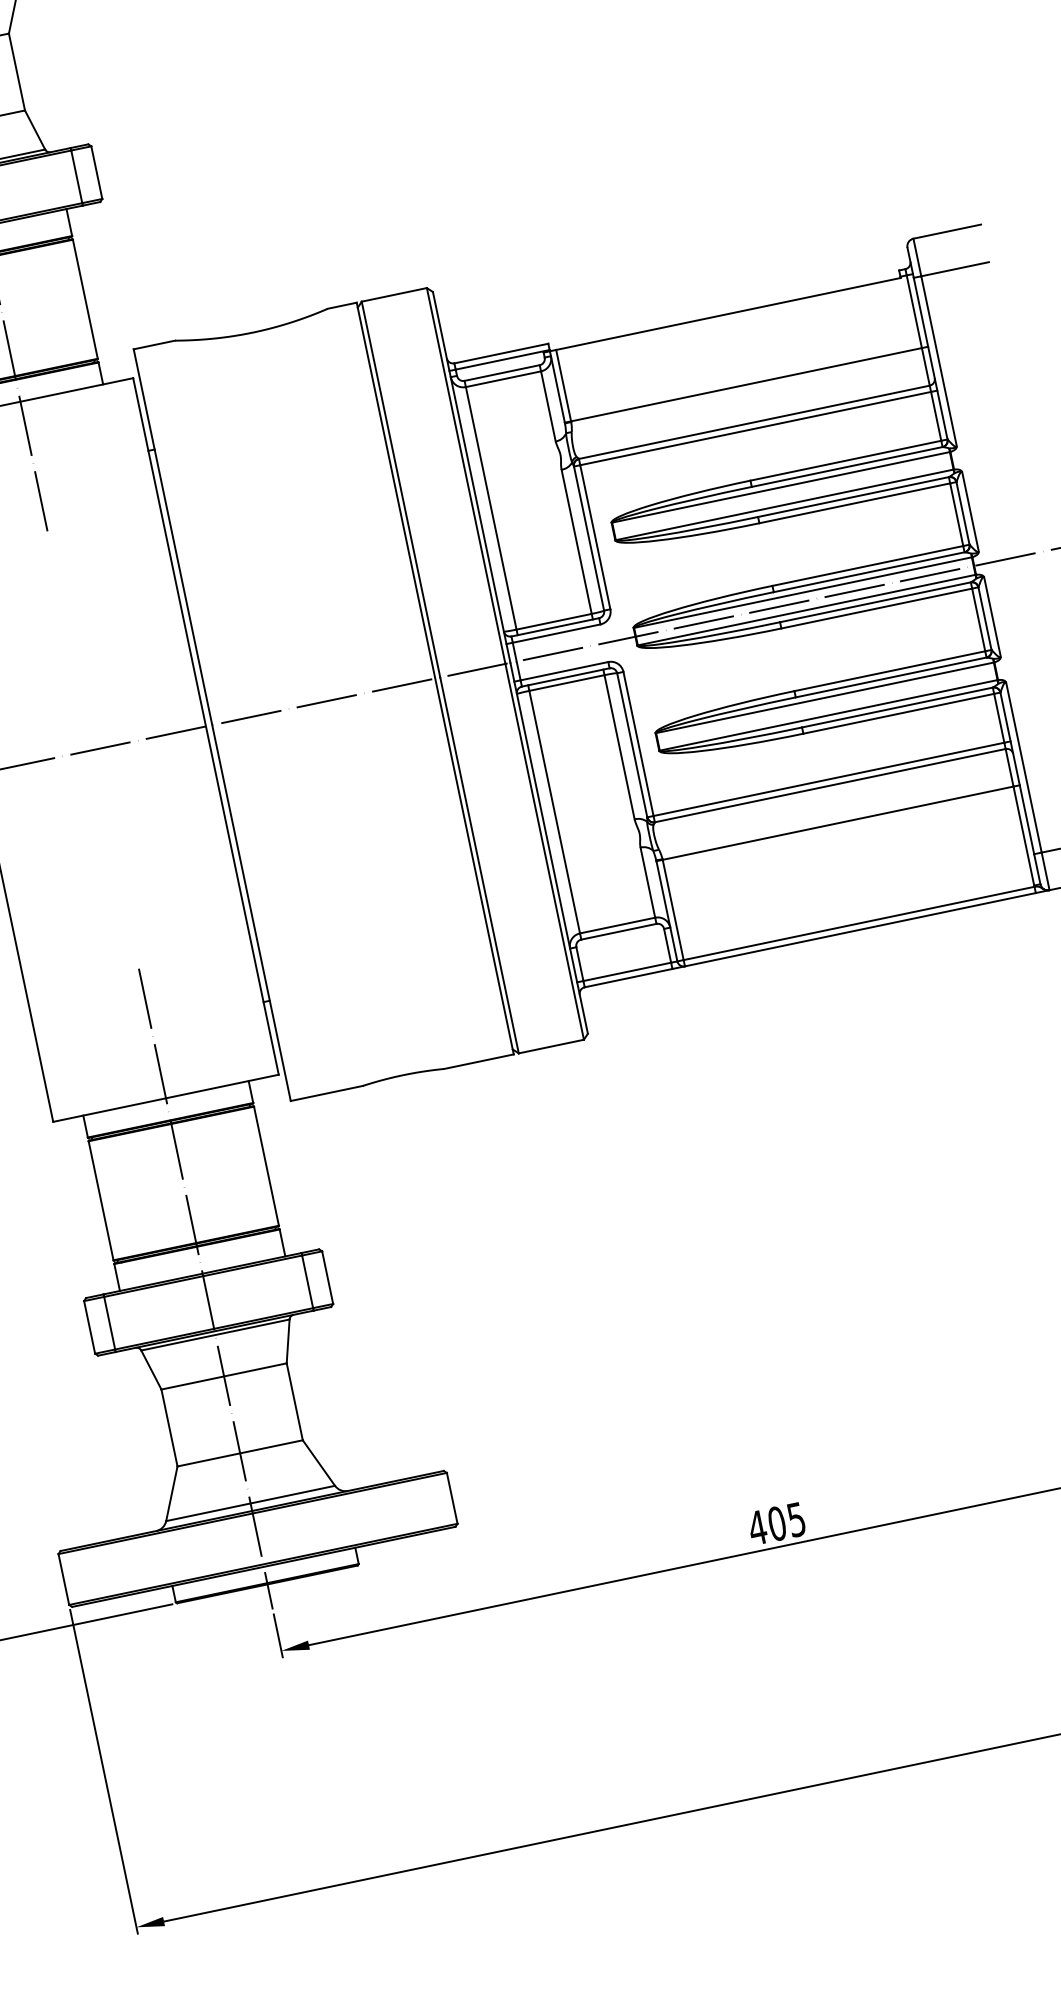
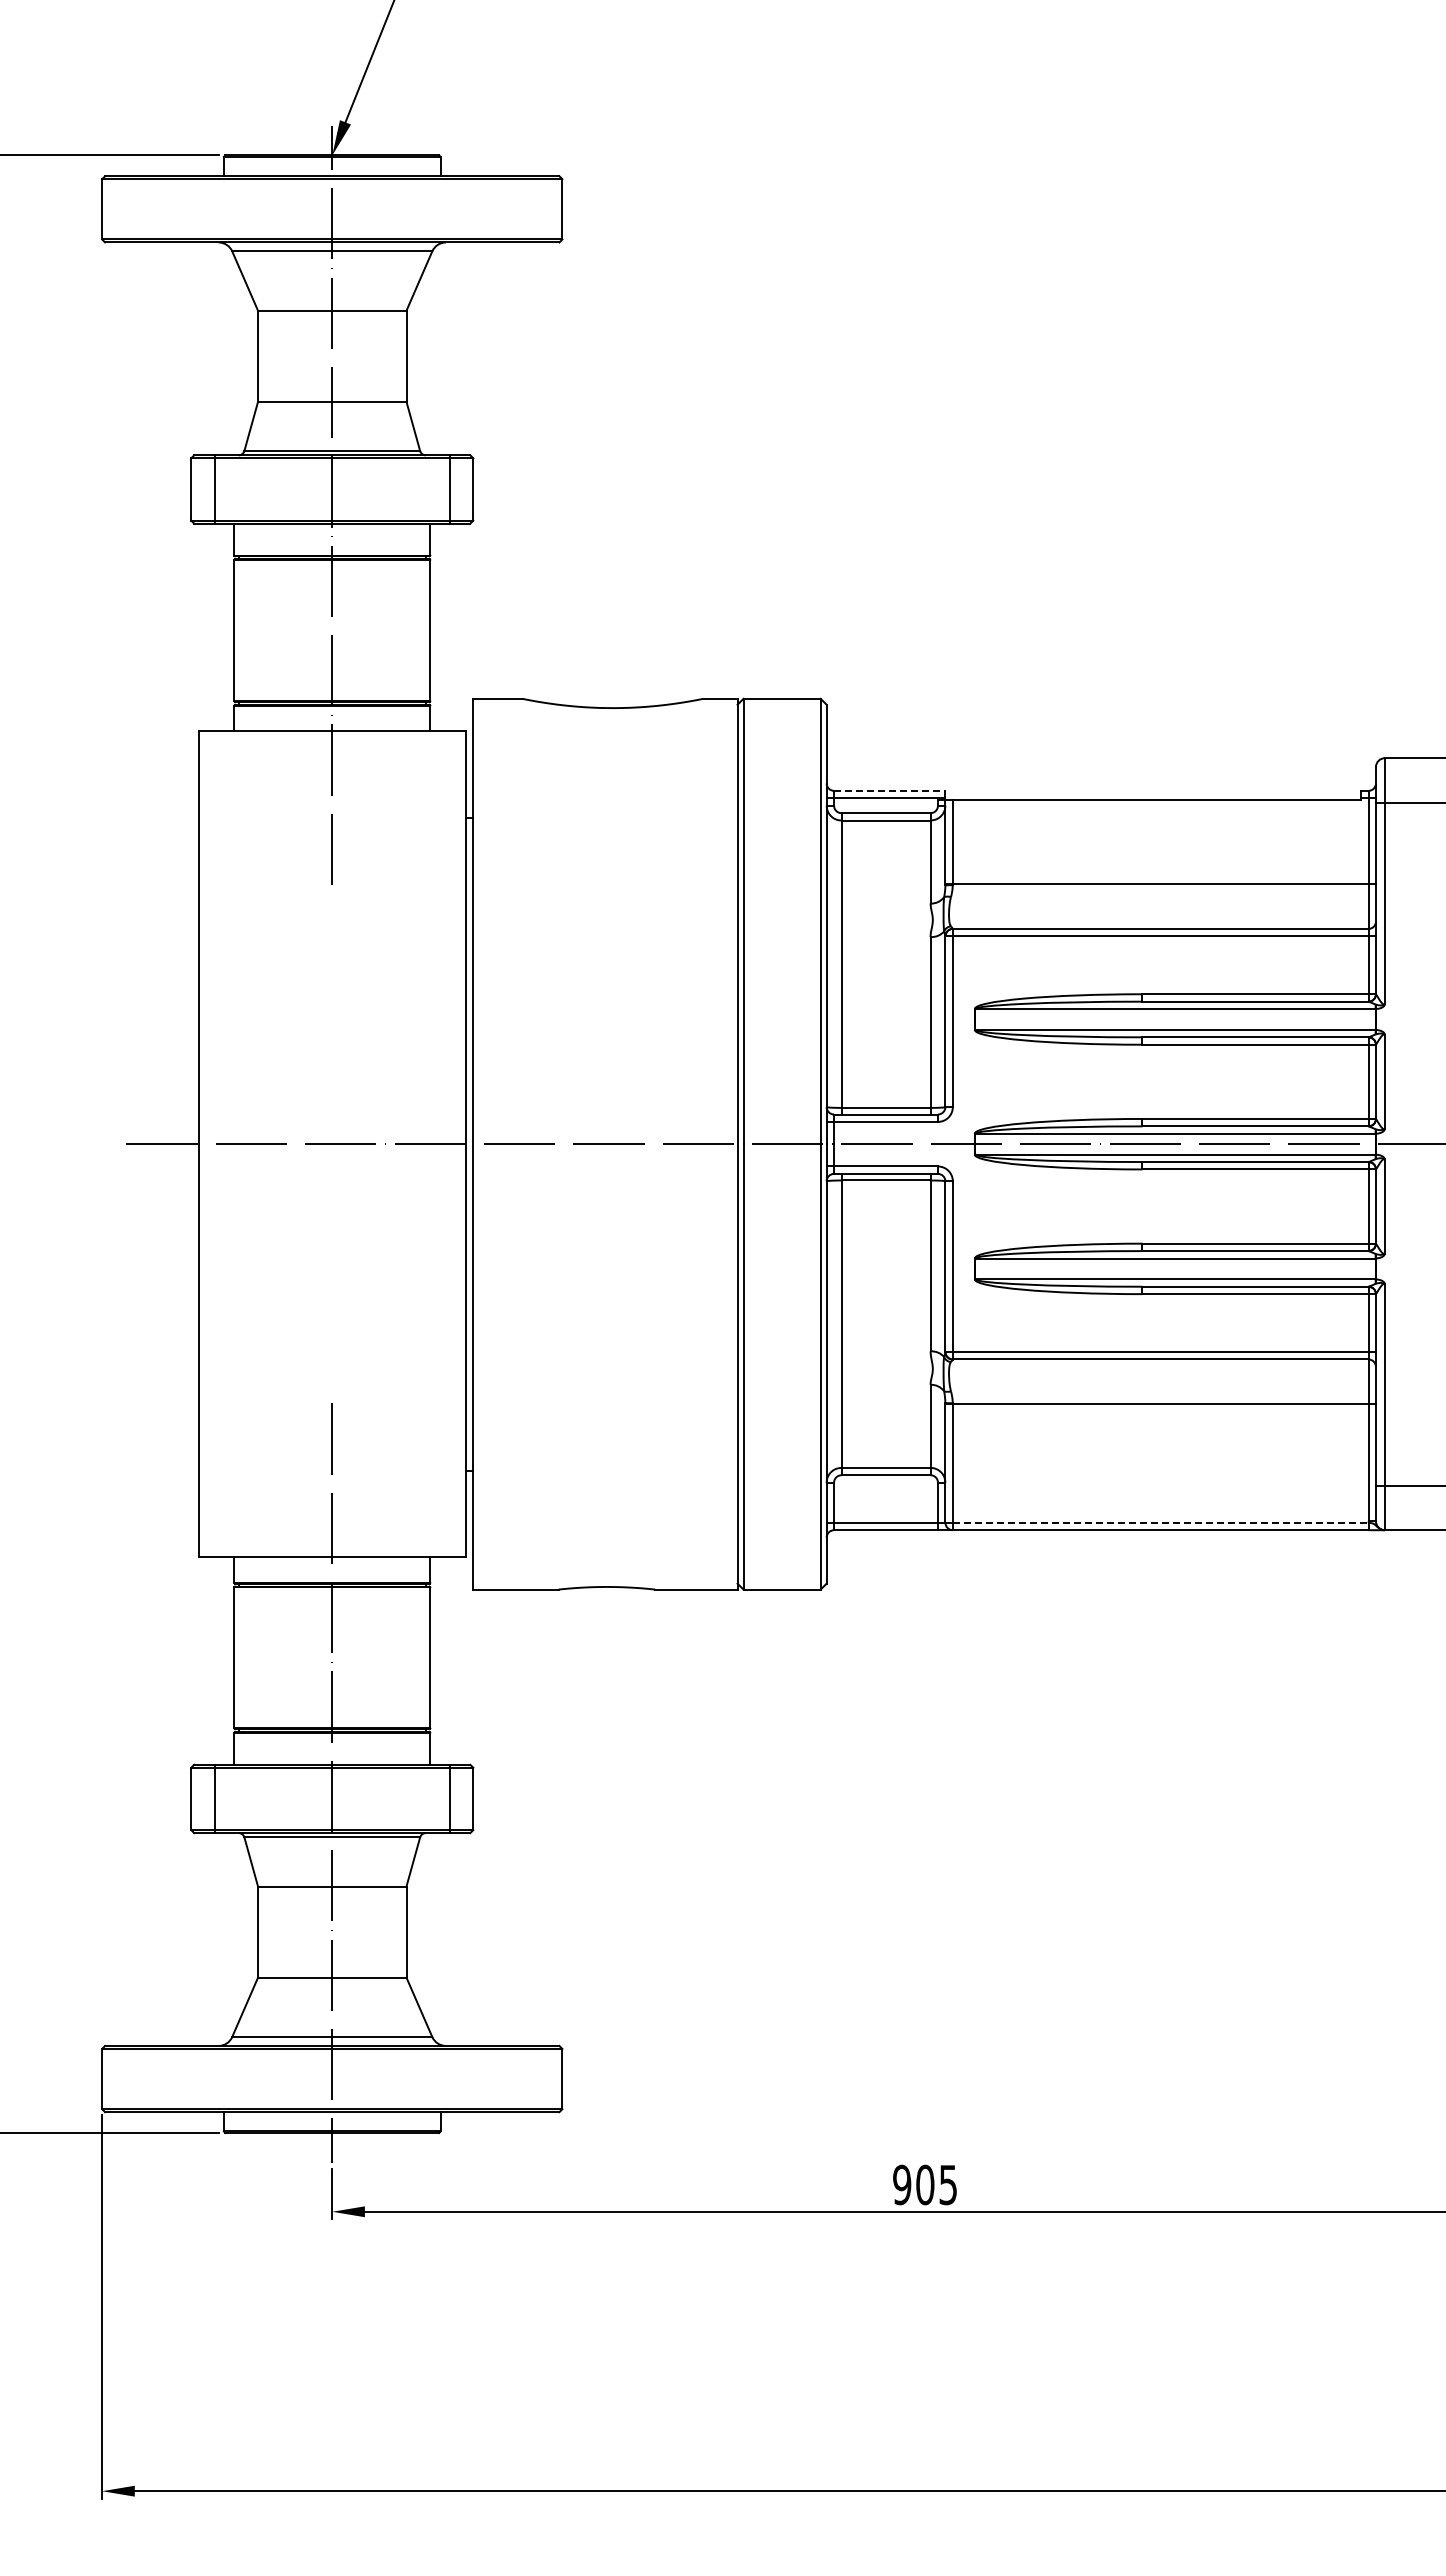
line: (501, 353) -> (889, 790), solid -> dashed
line: (858, 923) -> (1160, 1522), solid -> dashed
text: (756, 1527) -> (901, 2184), 405 -> 905

